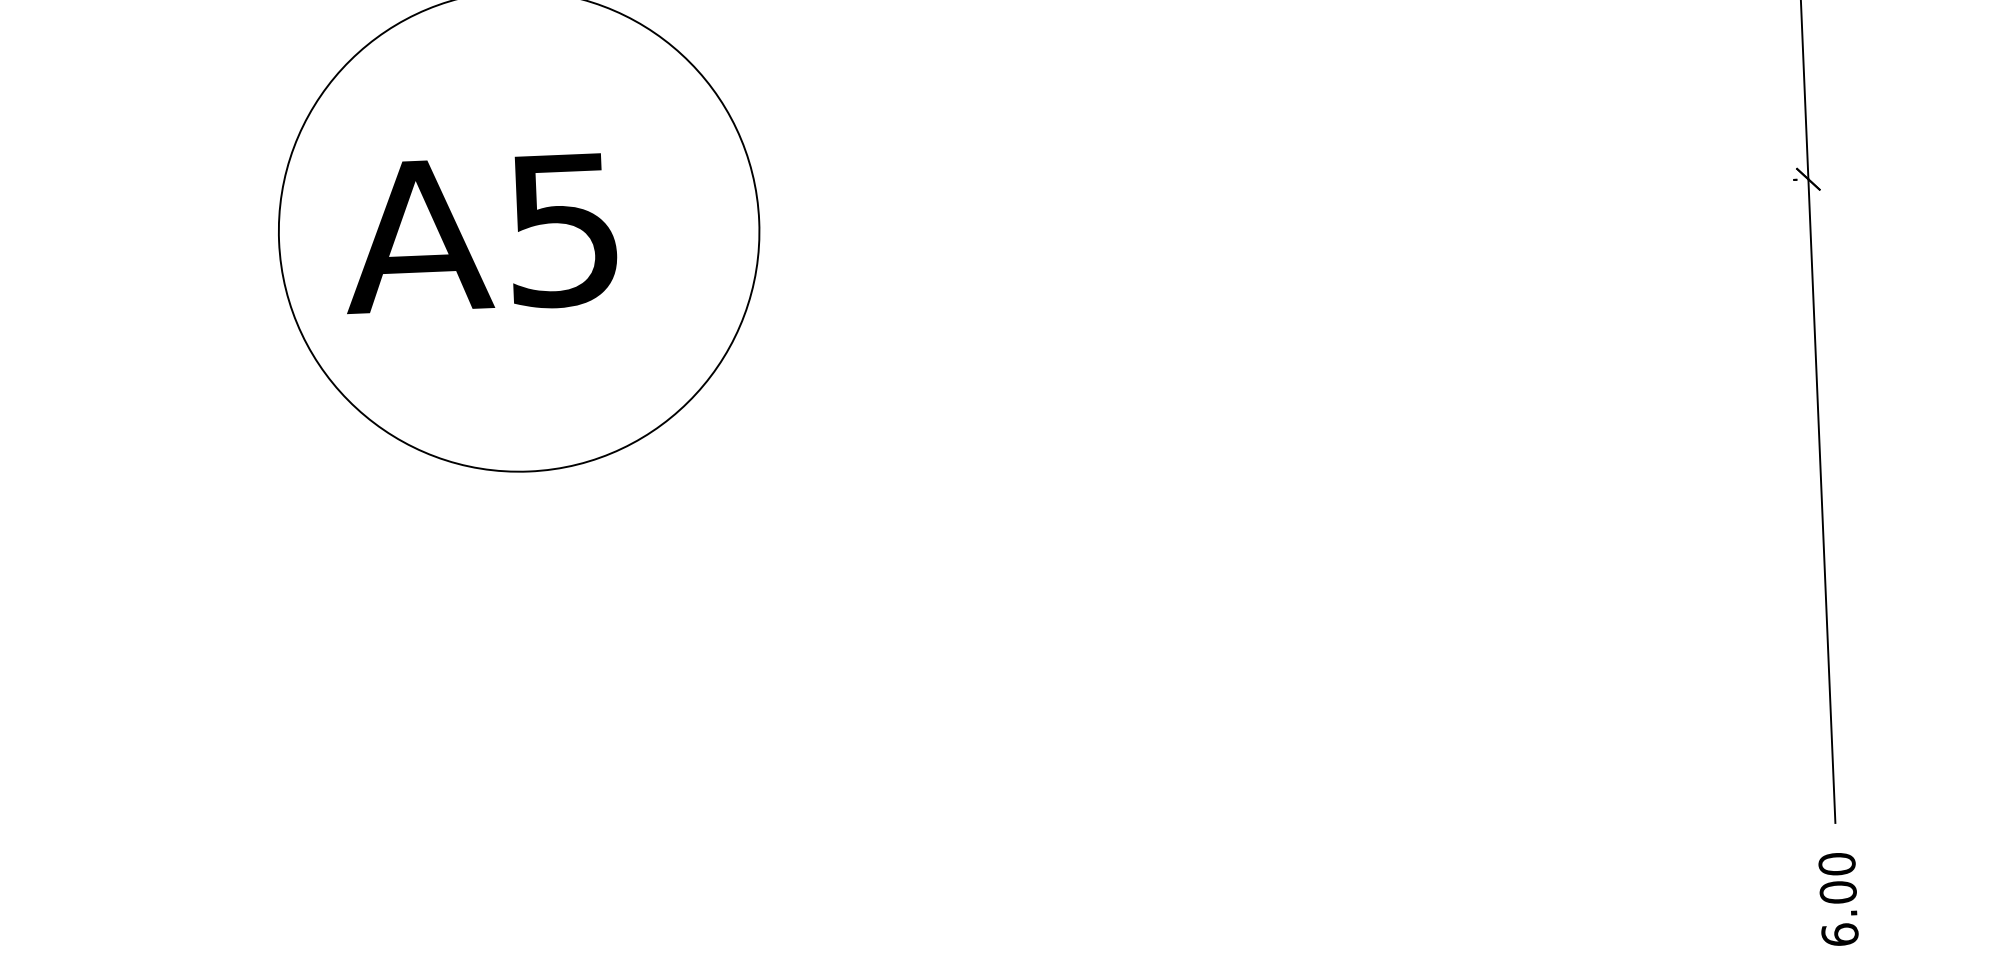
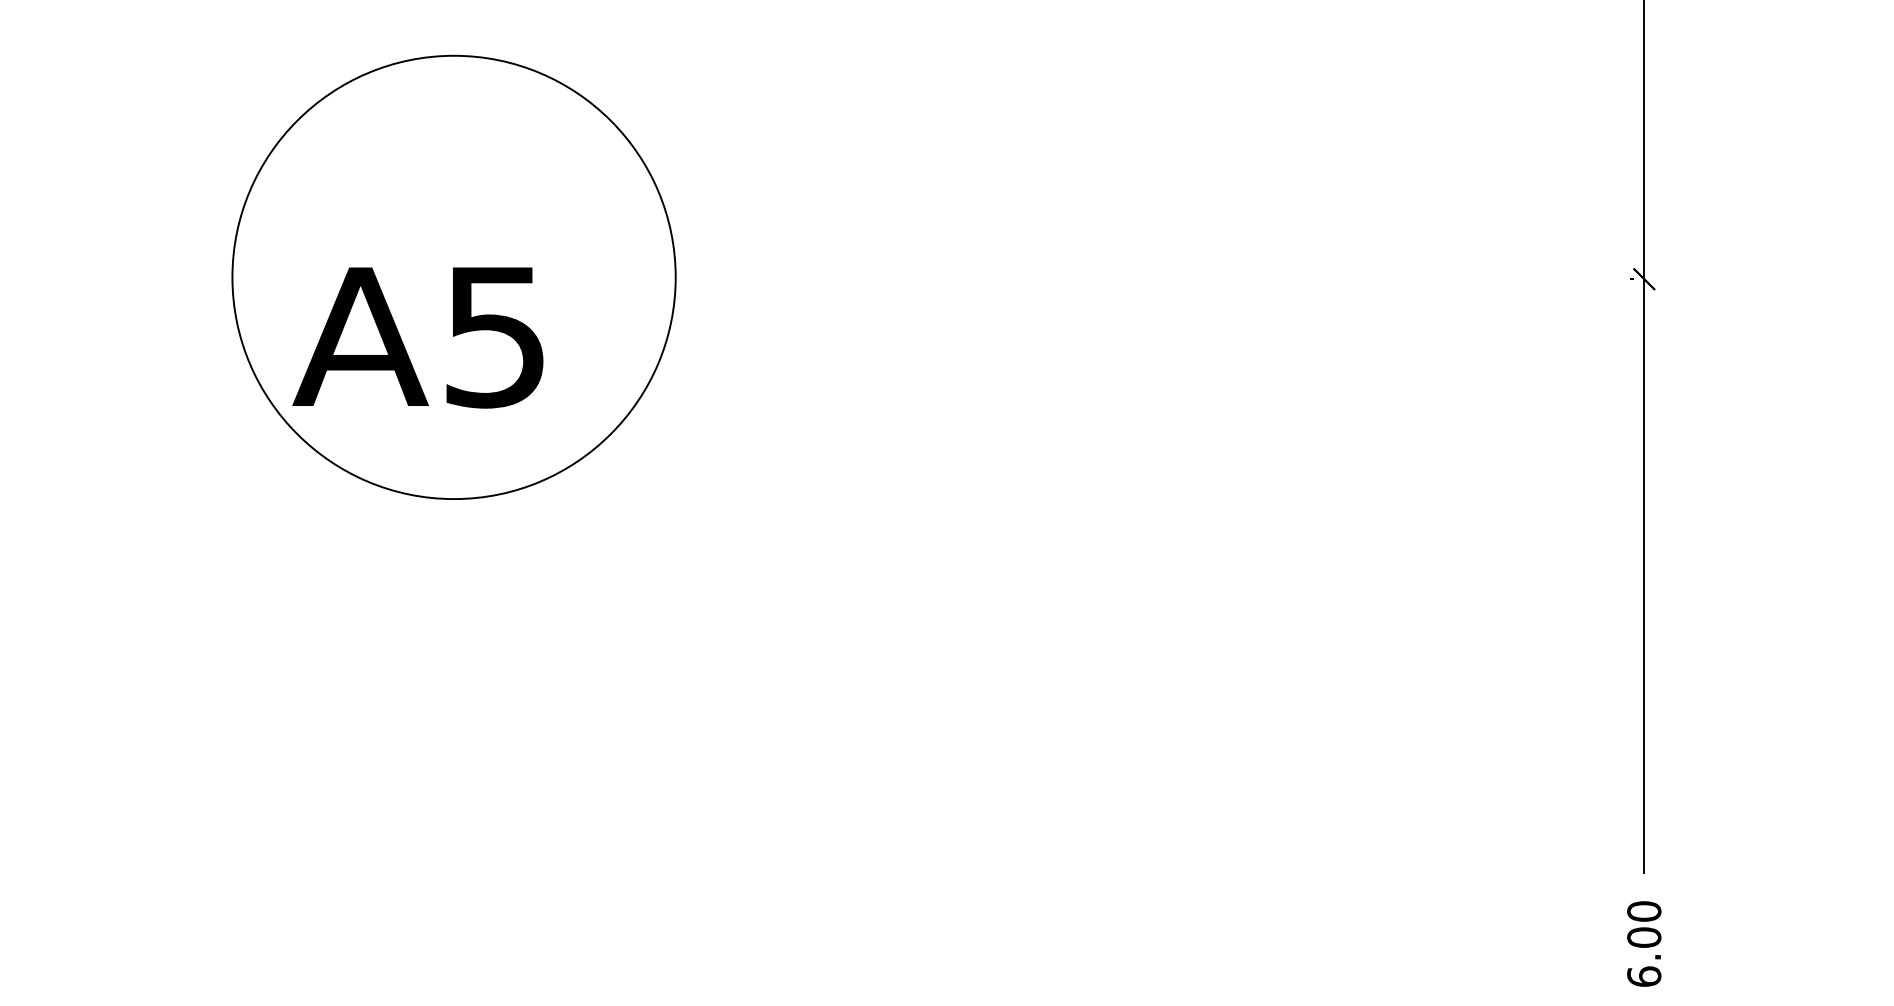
text: (479, 234) -> (417, 337), moved

